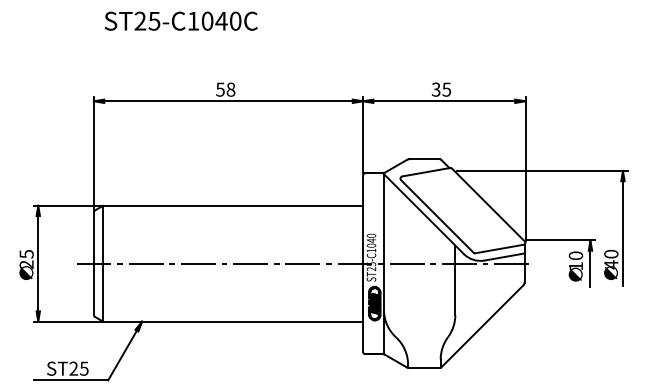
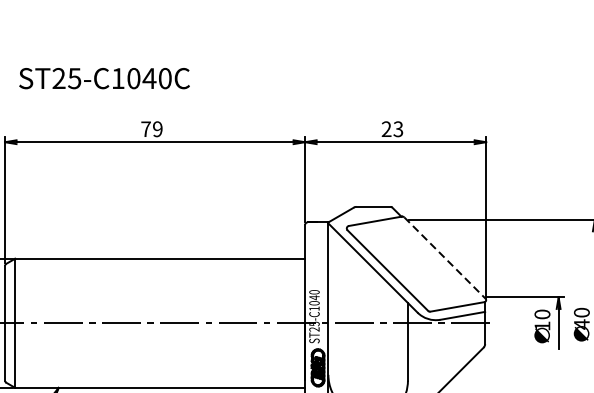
text: (180, 20) -> (103, 77), moved
text: (225, 89) -> (151, 129), 58 -> 79
text: (440, 89) -> (391, 129), 35 -> 23
line: (488, 205) -> (444, 258), solid -> dashed

